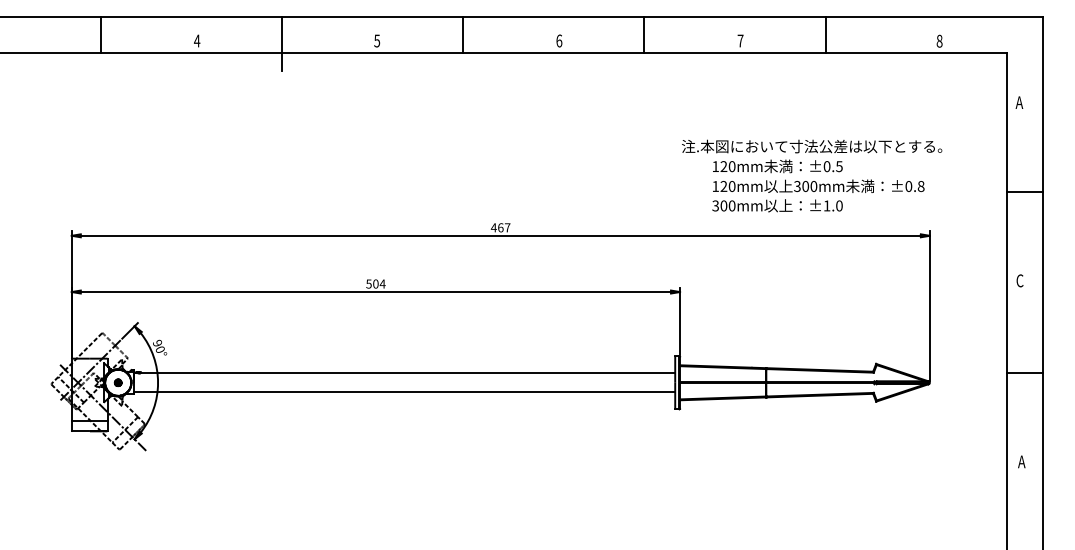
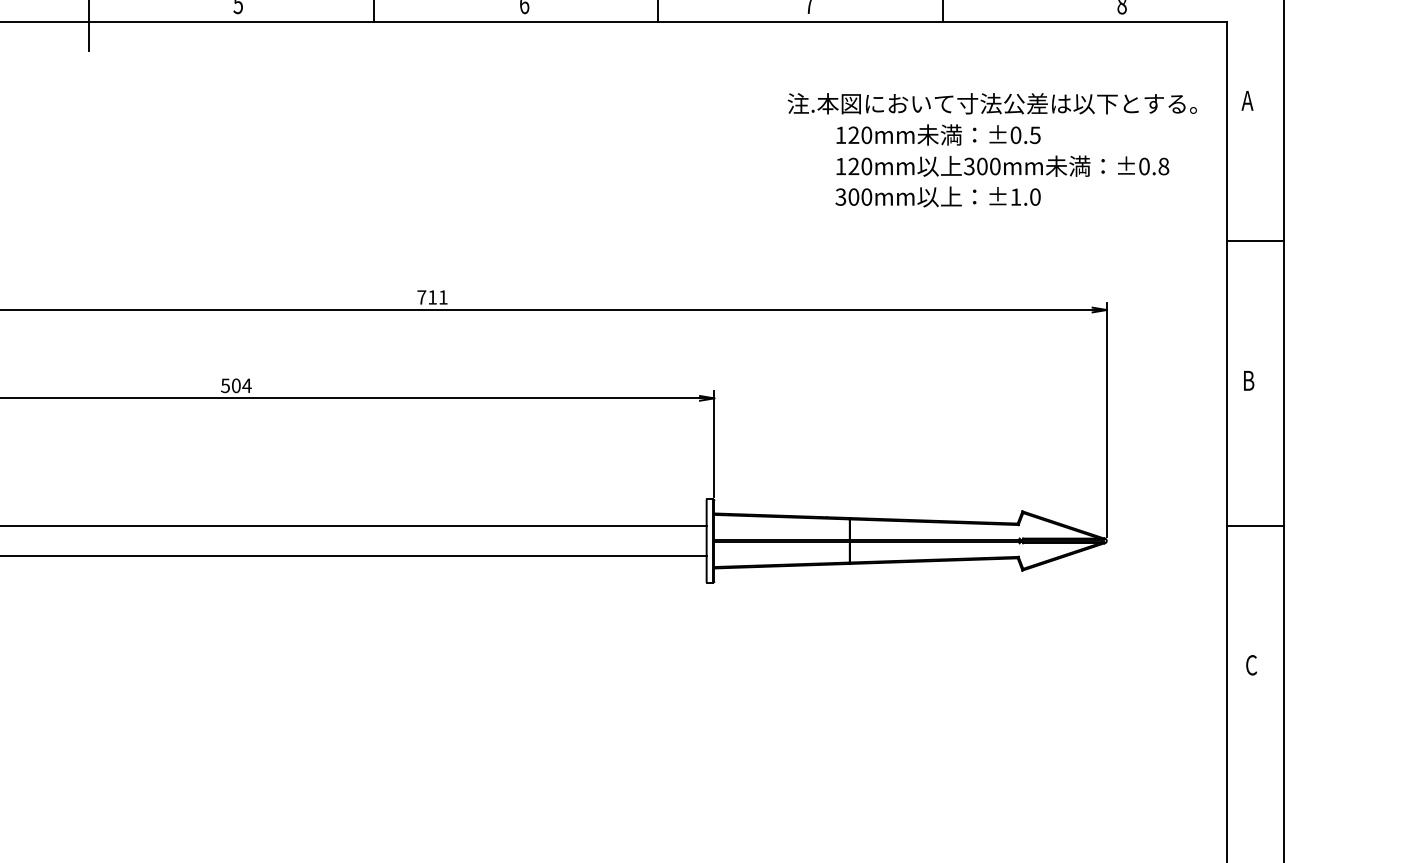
text: (812, 175) -> (993, 149), moved
text: (500, 227) -> (432, 296), 467 -> 711
text: (1019, 280) -> (1247, 380), C -> B
text: (1021, 461) -> (1250, 664), A -> C

